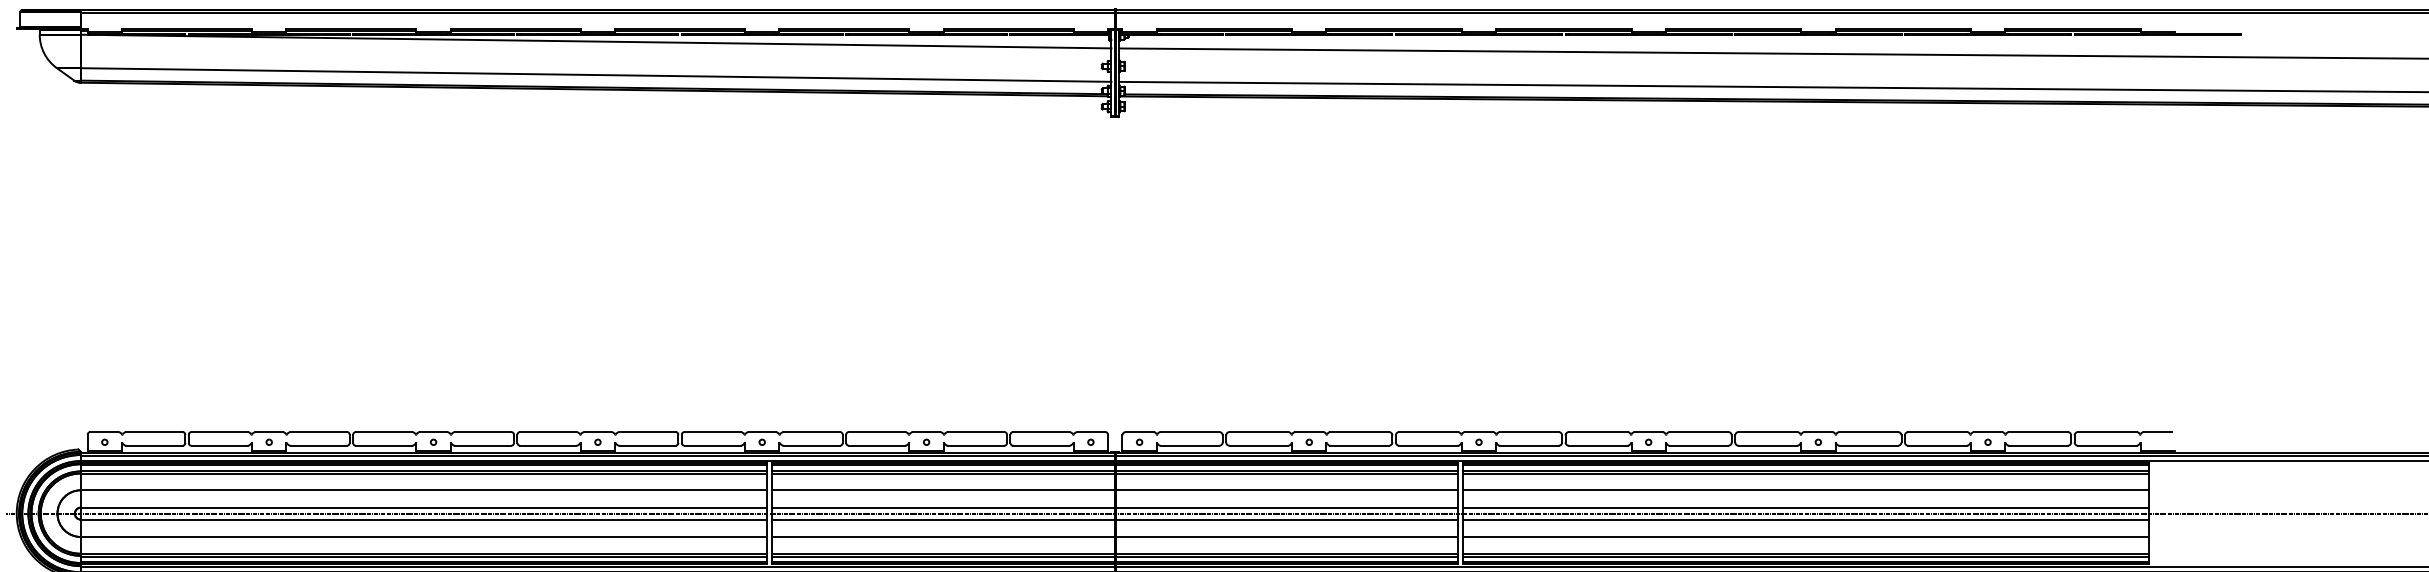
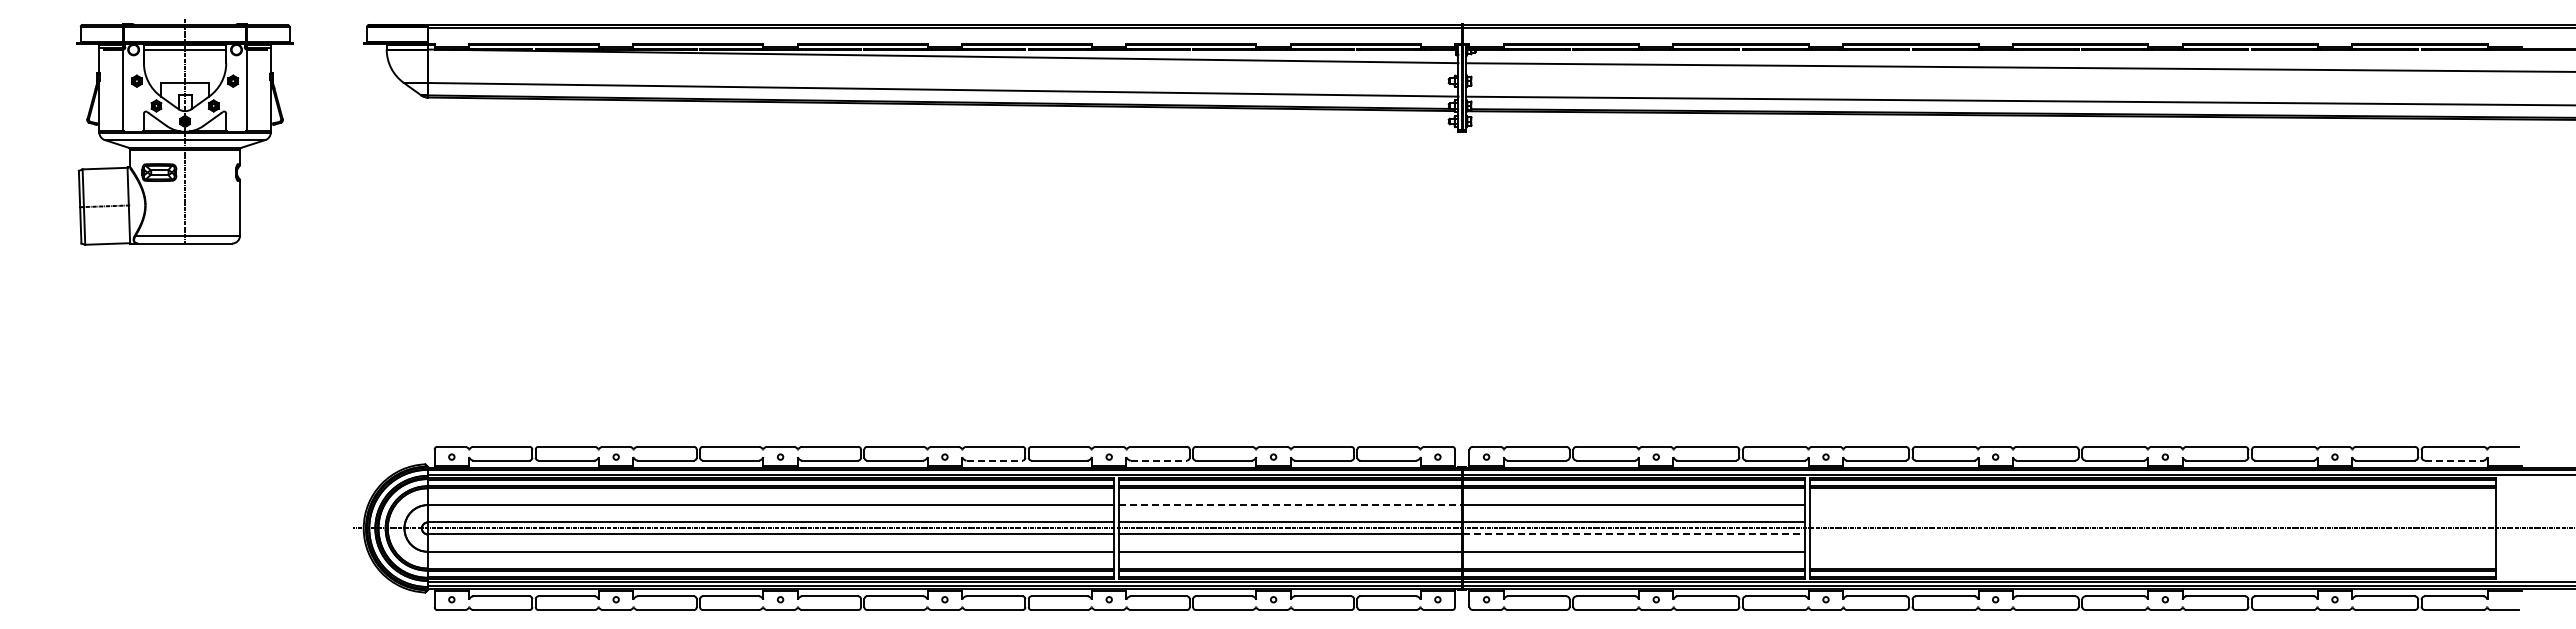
line: (648, 445) -> (995, 460), solid -> dashed
line: (812, 445) -> (1159, 460), solid -> dashed
line: (2107, 445) -> (2454, 460), solid -> dashed
line: (943, 490) -> (1290, 505), solid -> dashed
line: (1805, 490) -> (2152, 505), removed
line: (1805, 507) -> (2152, 522), removed
line: (1286, 519) -> (1633, 534), solid -> dashed
line: (1805, 519) -> (2152, 534), removed
line: (1805, 536) -> (2152, 551), removed

